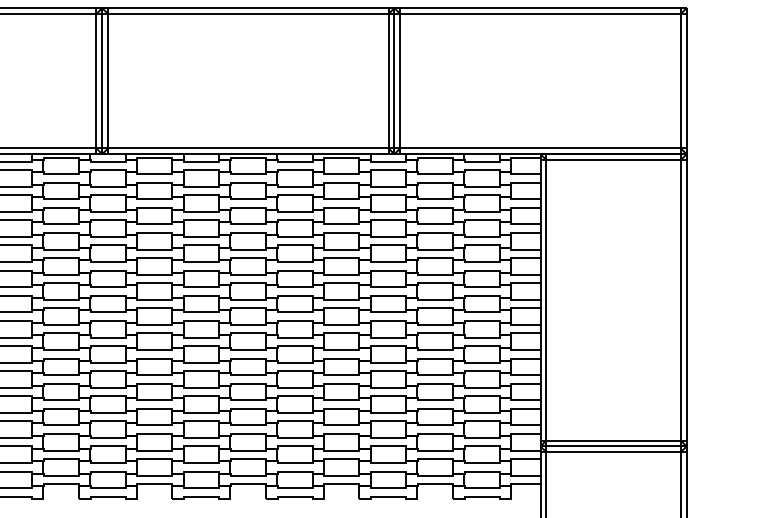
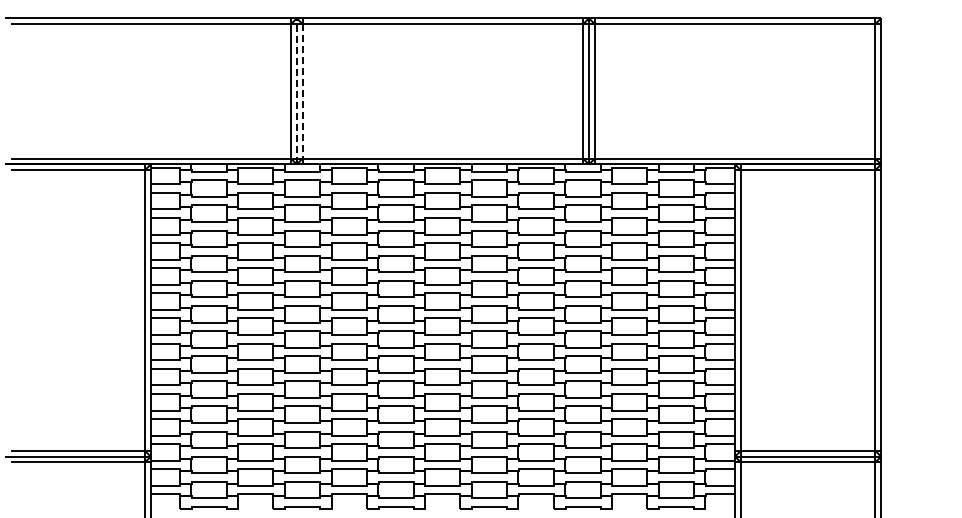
line: (101, 80) -> (296, 90), solid -> dashed
line: (107, 81) -> (302, 91), solid -> dashed

